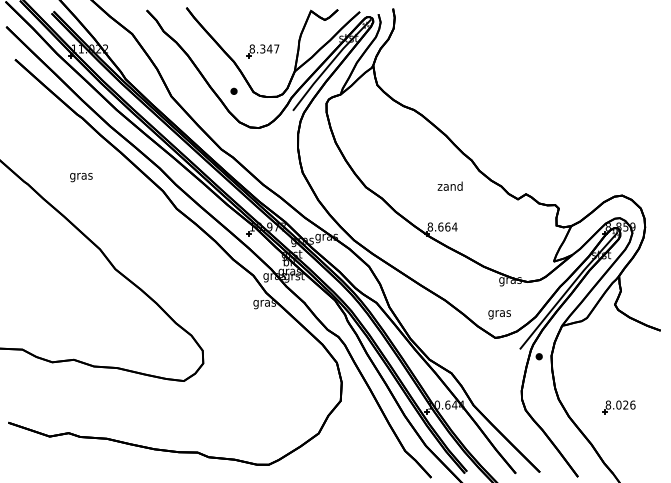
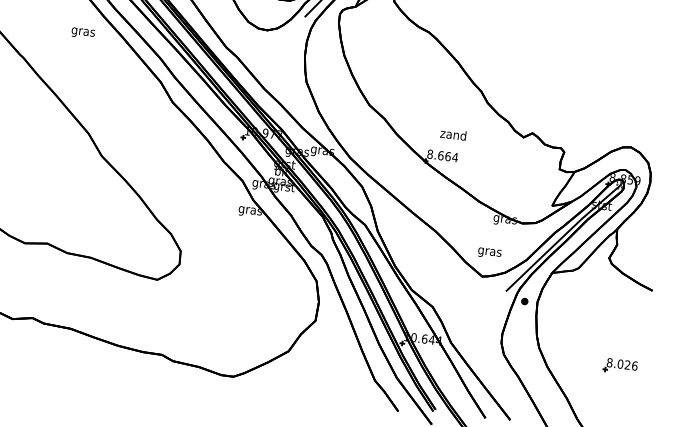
text: (81, 177) -> (83, 33), moved
text: (449, 185) -> (452, 133), moved
part: (618, 407) -> (619, 366), moved

